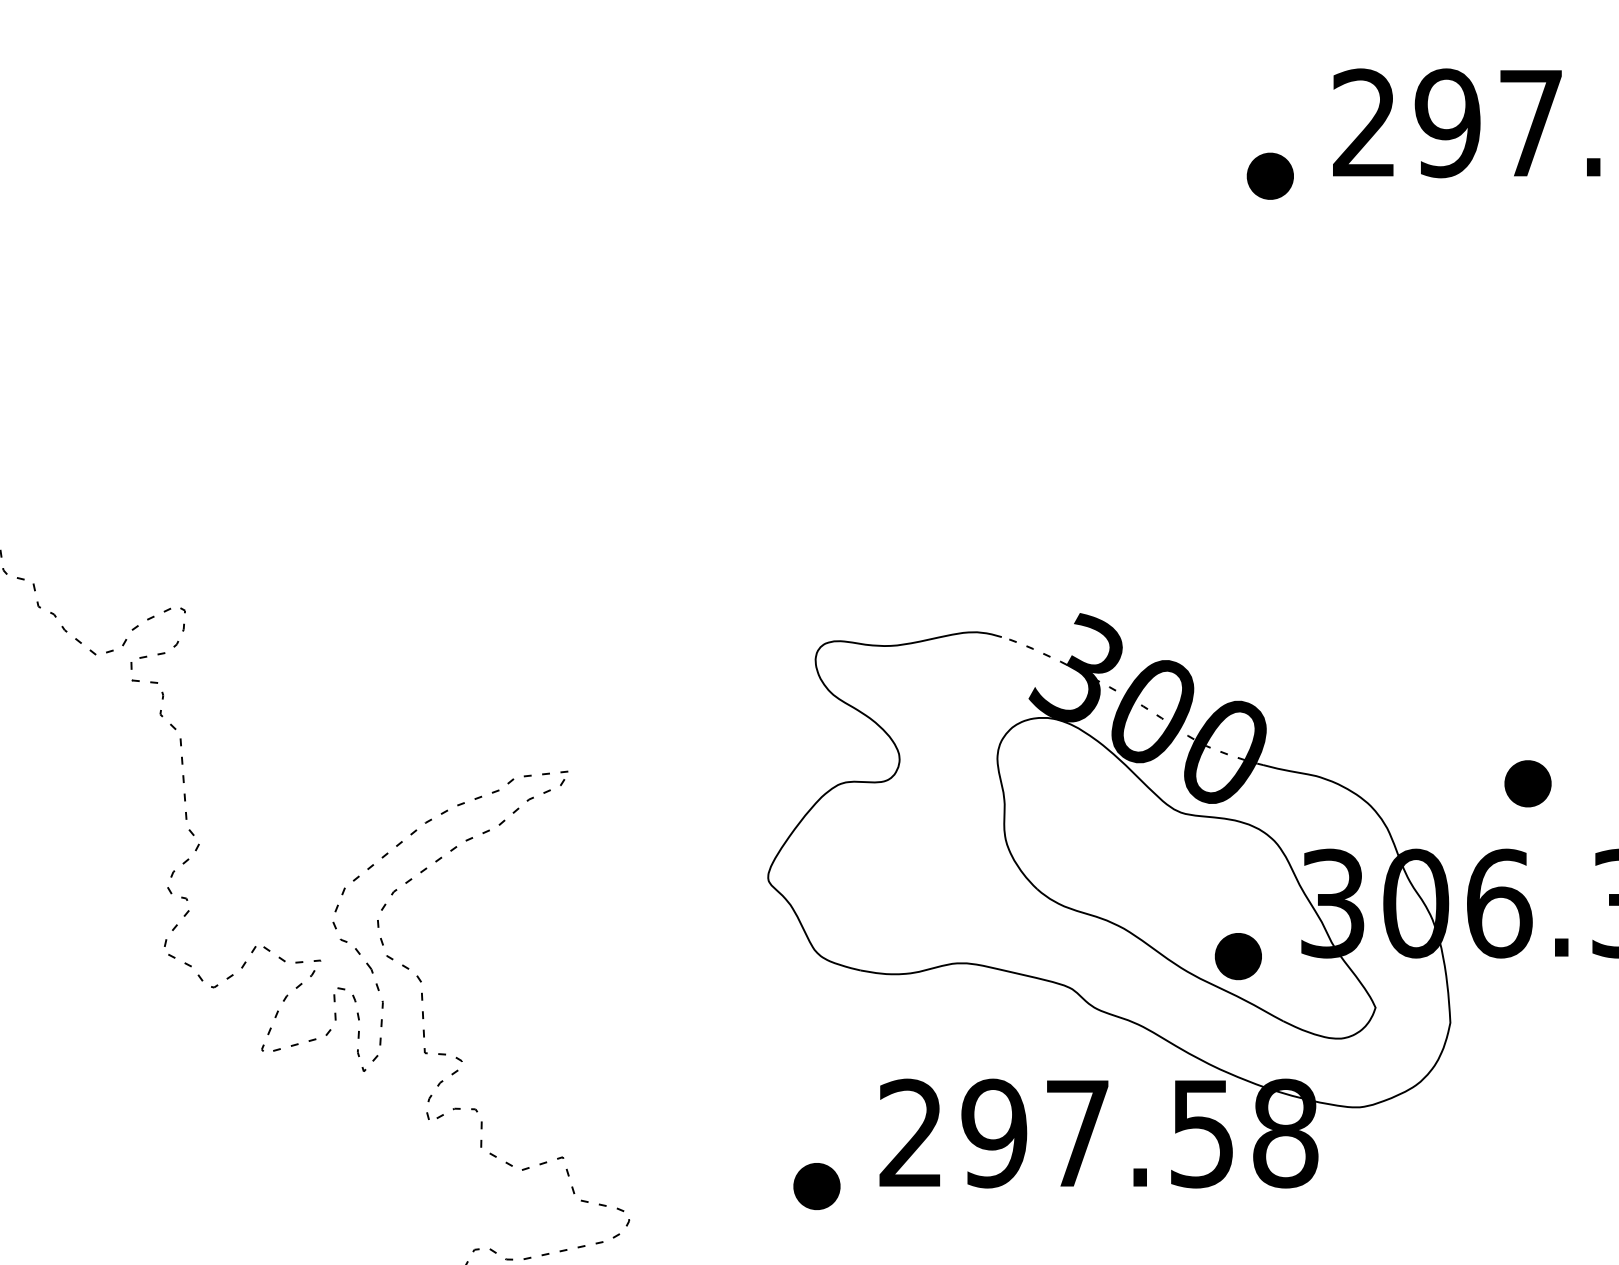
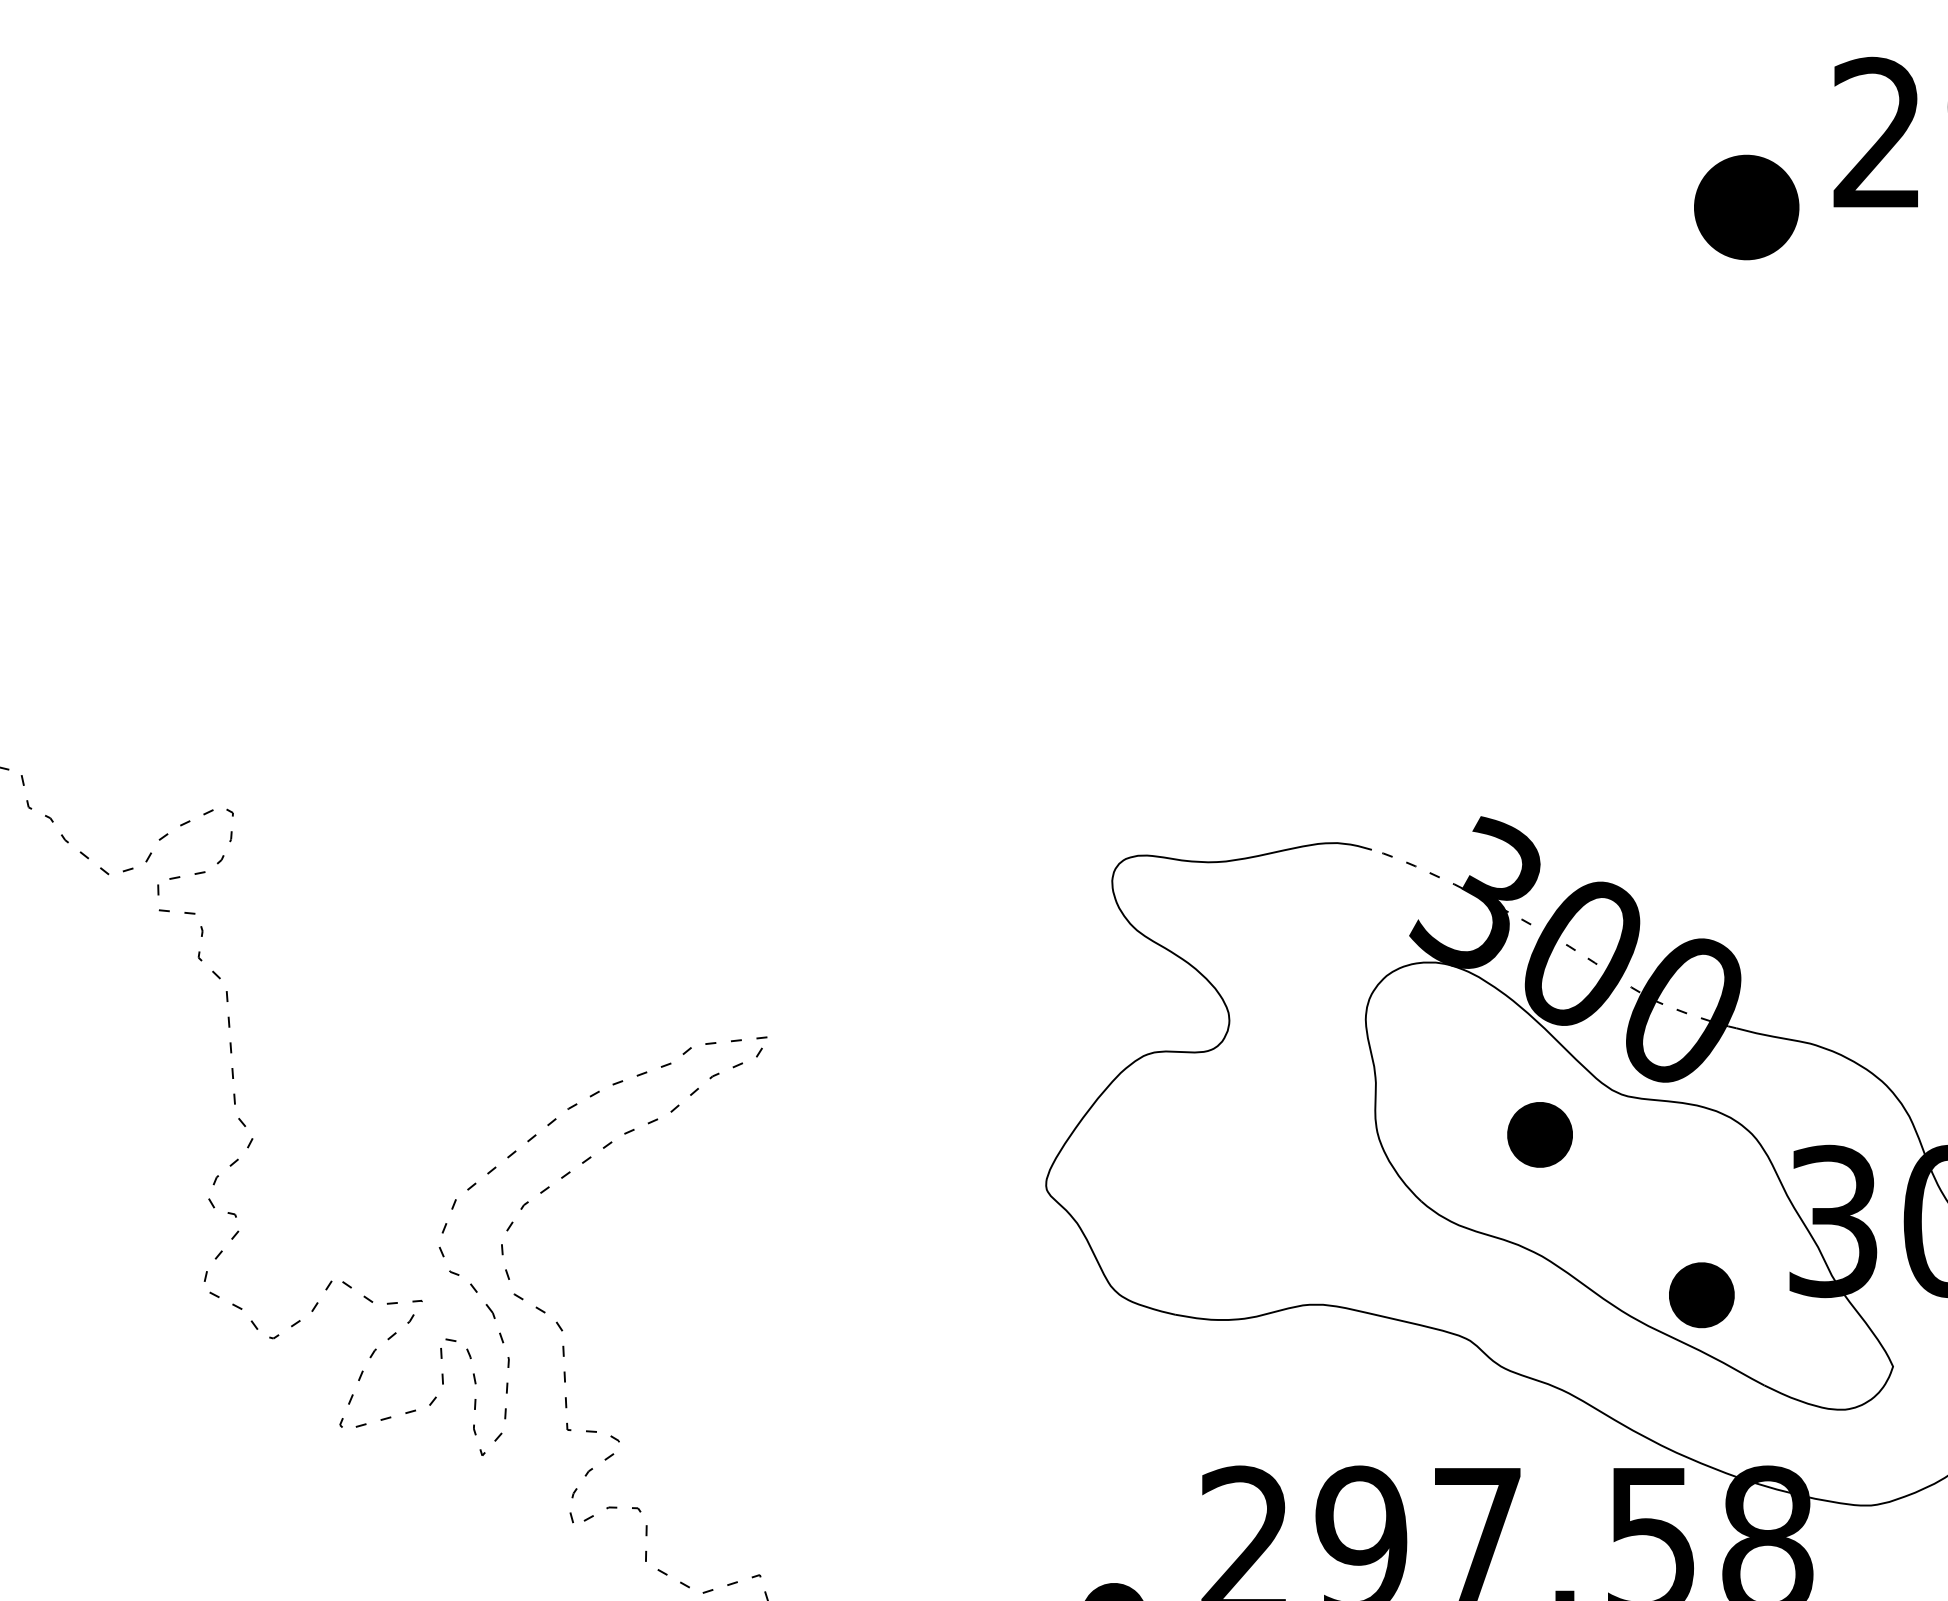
part: (1269, 175) -> (1745, 206), size x1.6
part: (1121, 841) -> (1538, 1134), added

